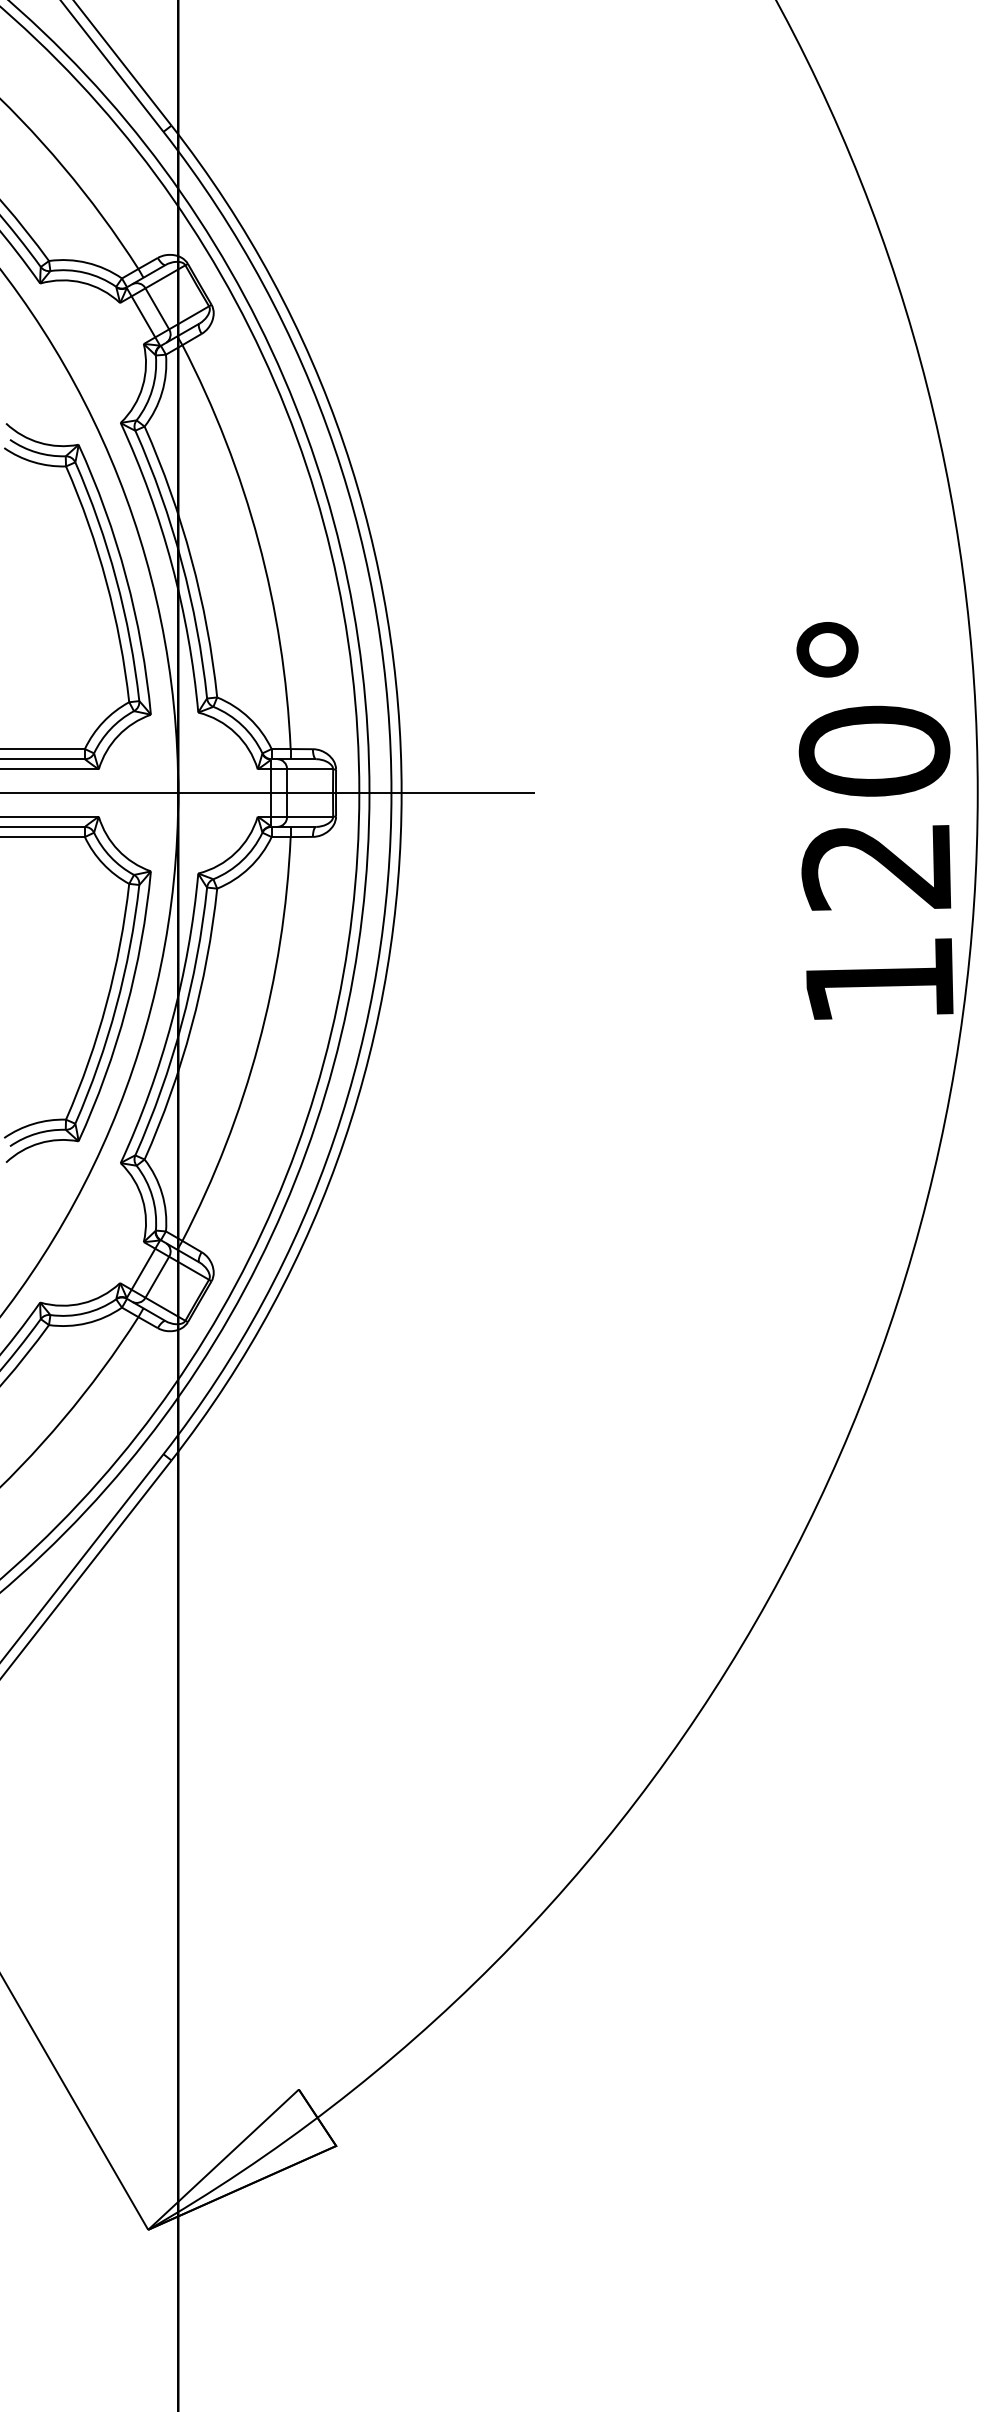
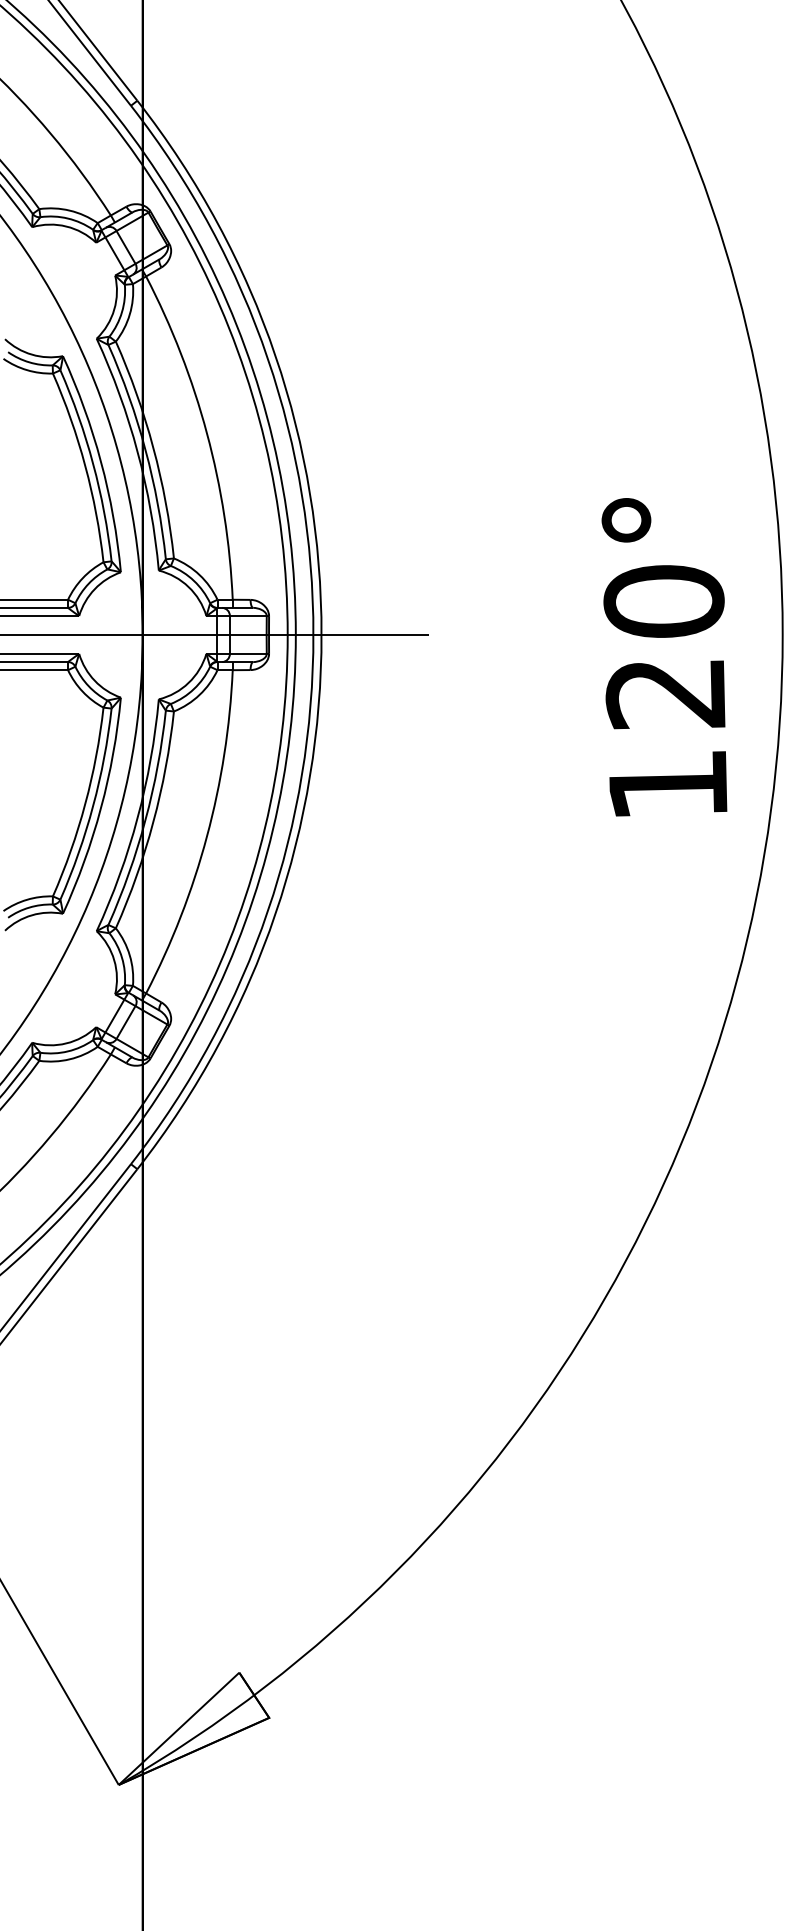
text: (874, 820) -> (664, 656), moved

